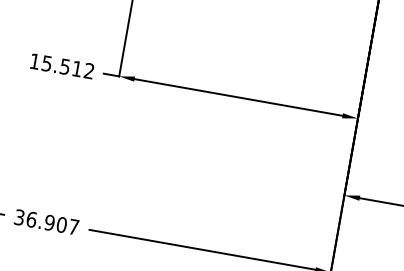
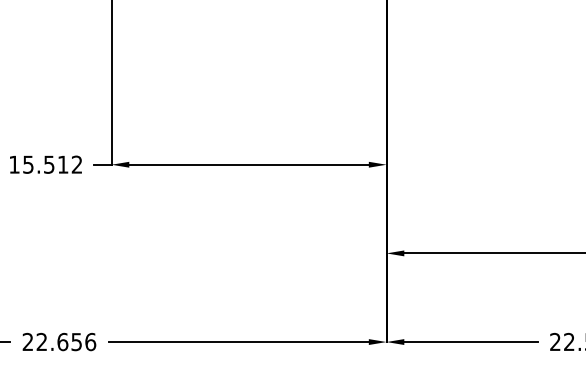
text: (46, 221) -> (59, 341), 36.907 -> 22.656

